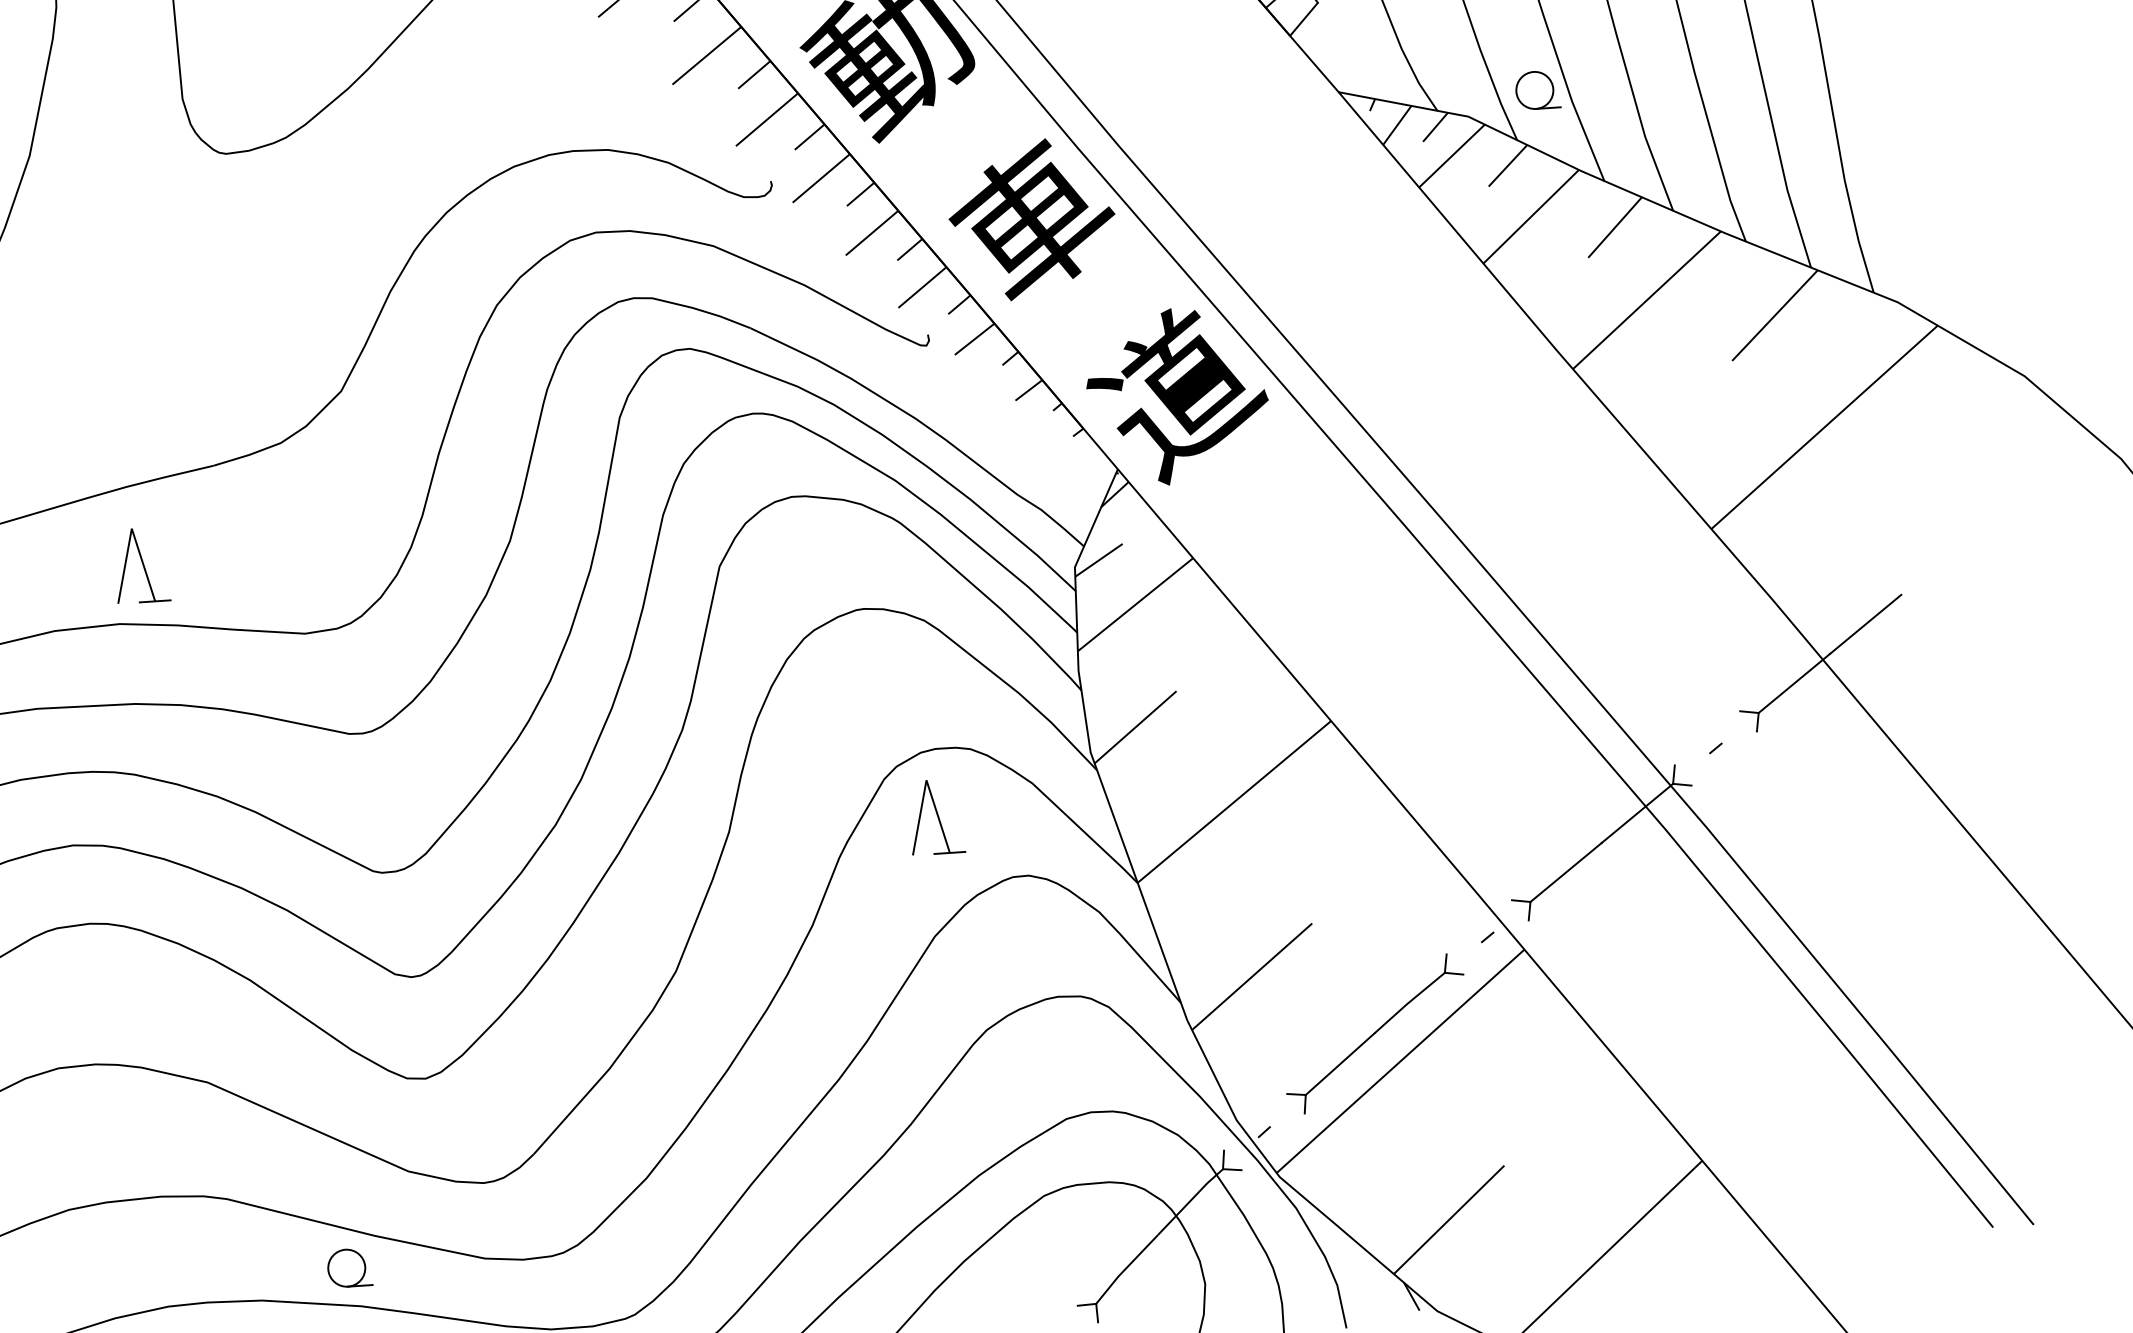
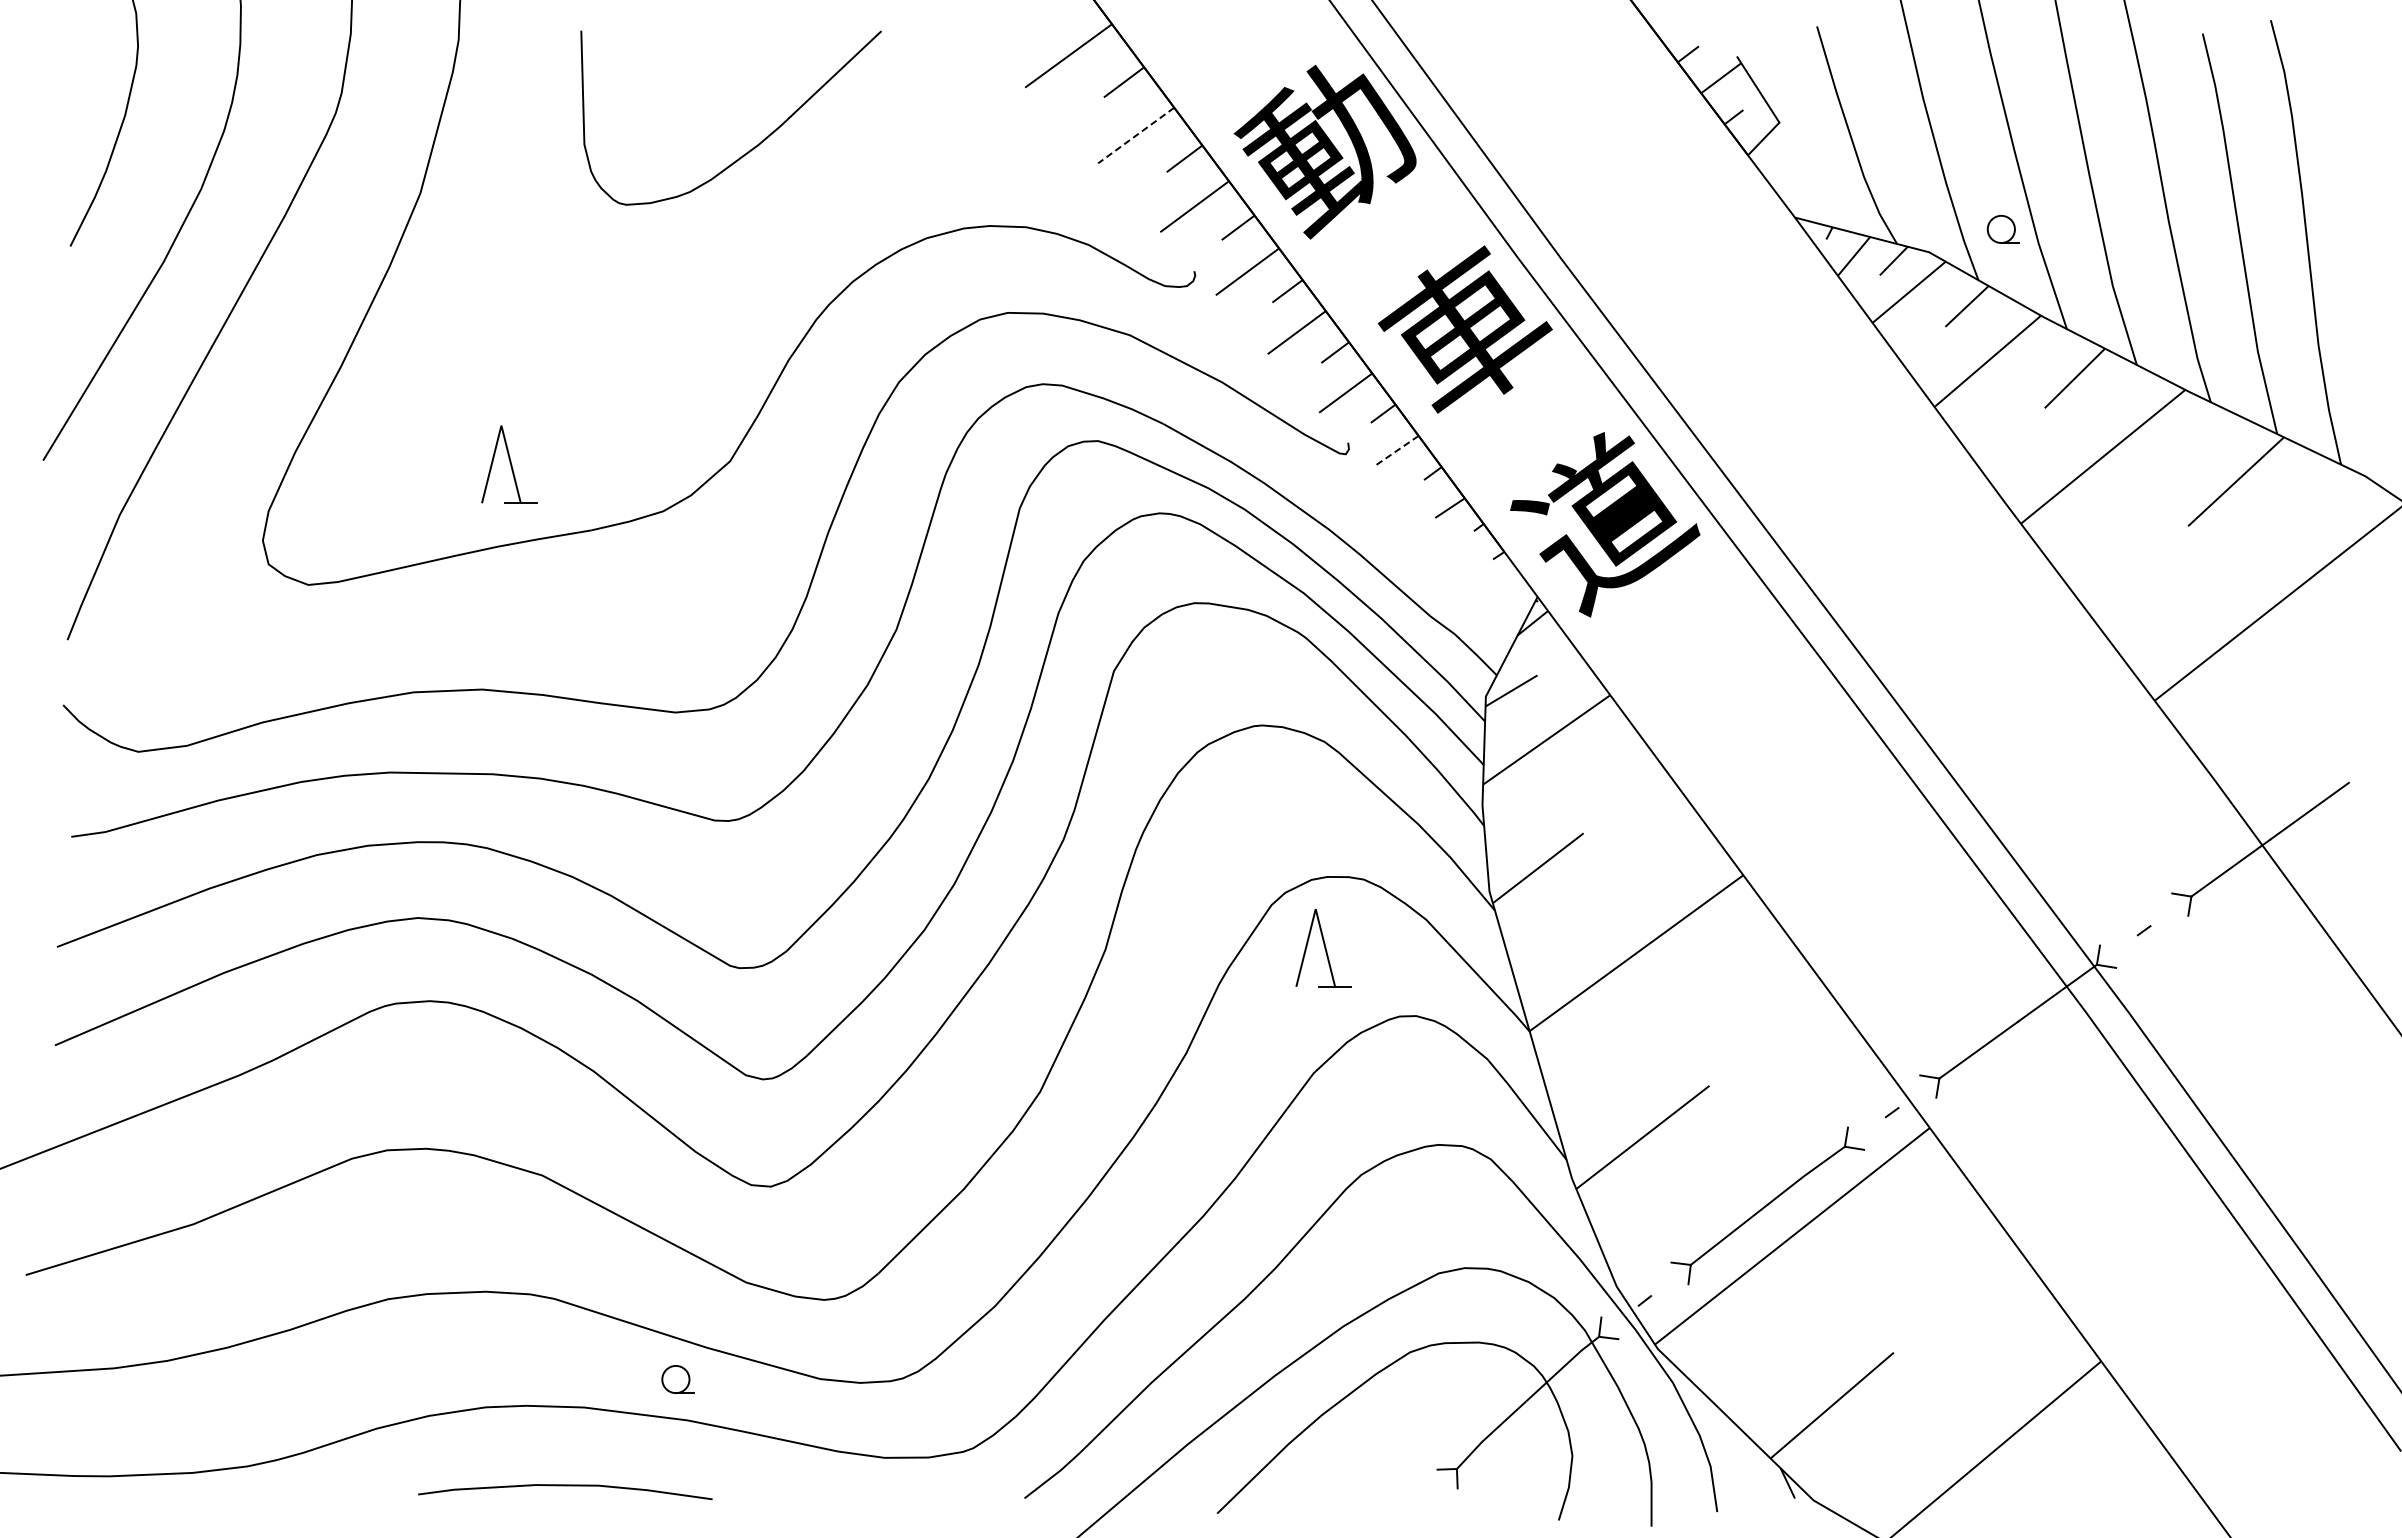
line: (706, 55) -> (1135, 135), solid -> dashed
part: (1537, 90) -> (2003, 229), size x0.7
line: (974, 339) -> (1396, 451), solid -> dashed
part: (141, 565) -> (509, 464), moved
part: (349, 1268) -> (677, 1379), size x0.7

